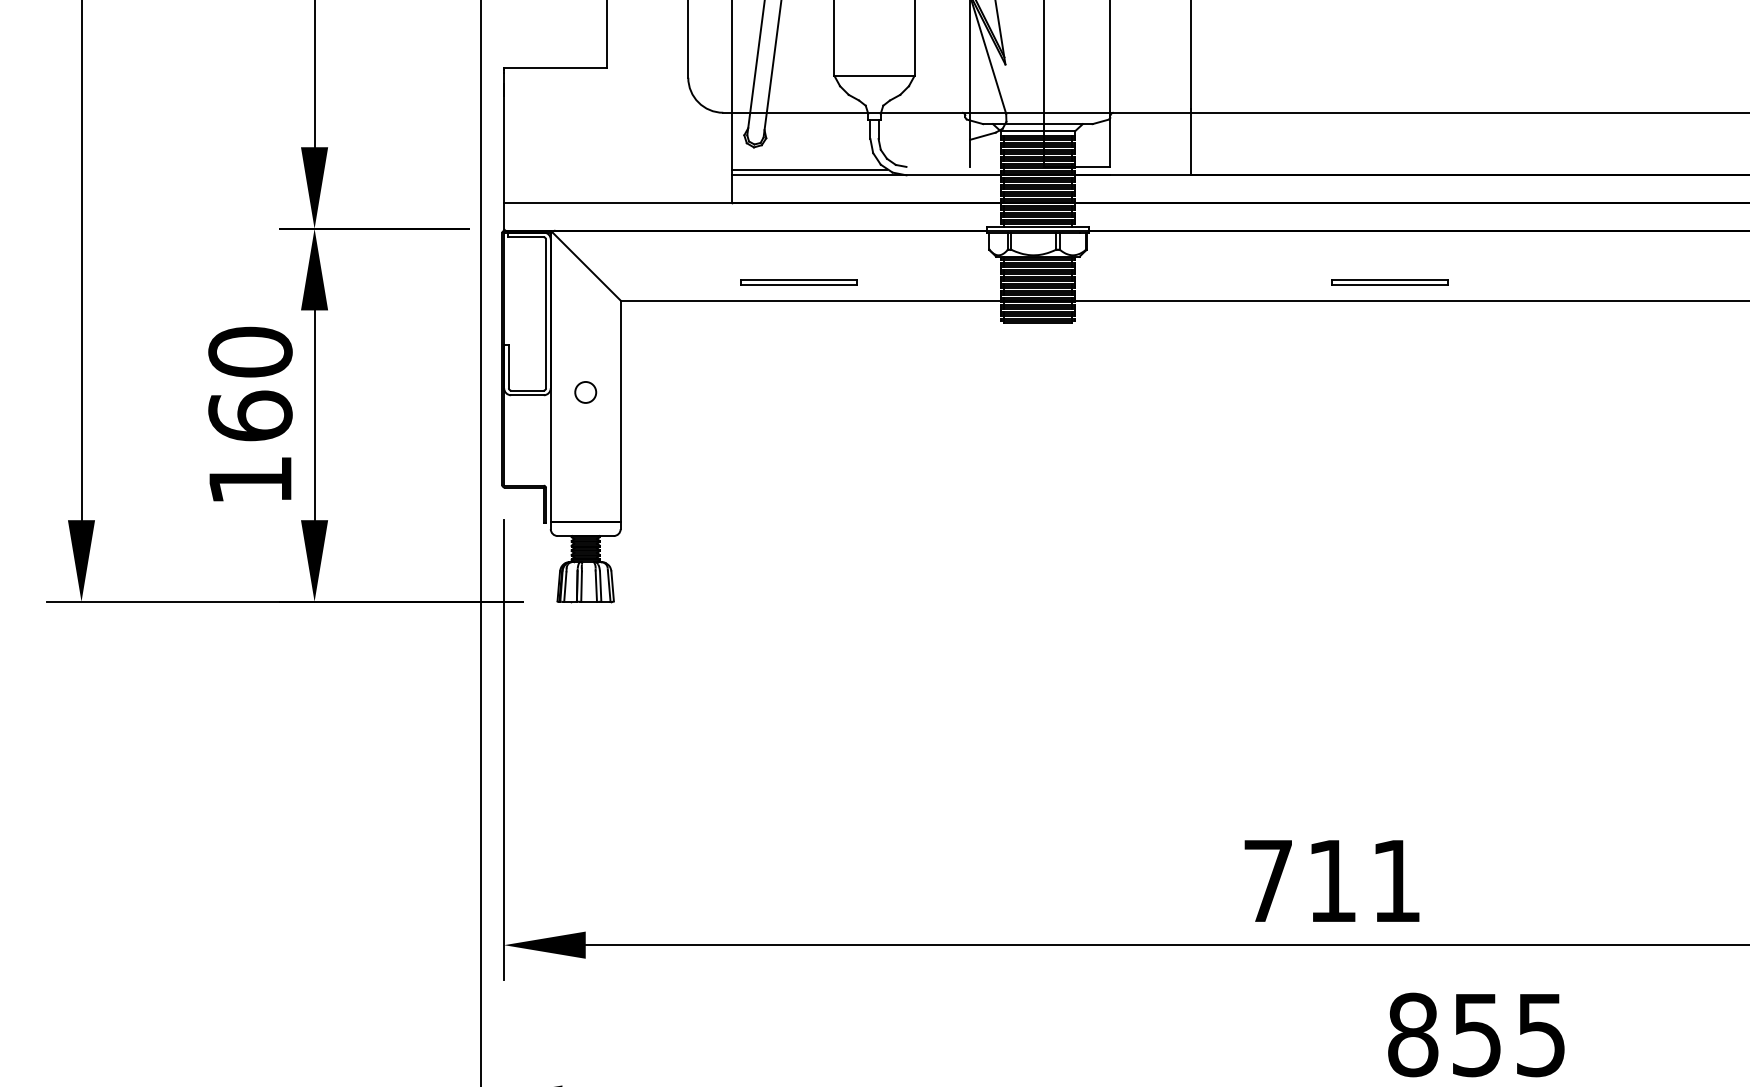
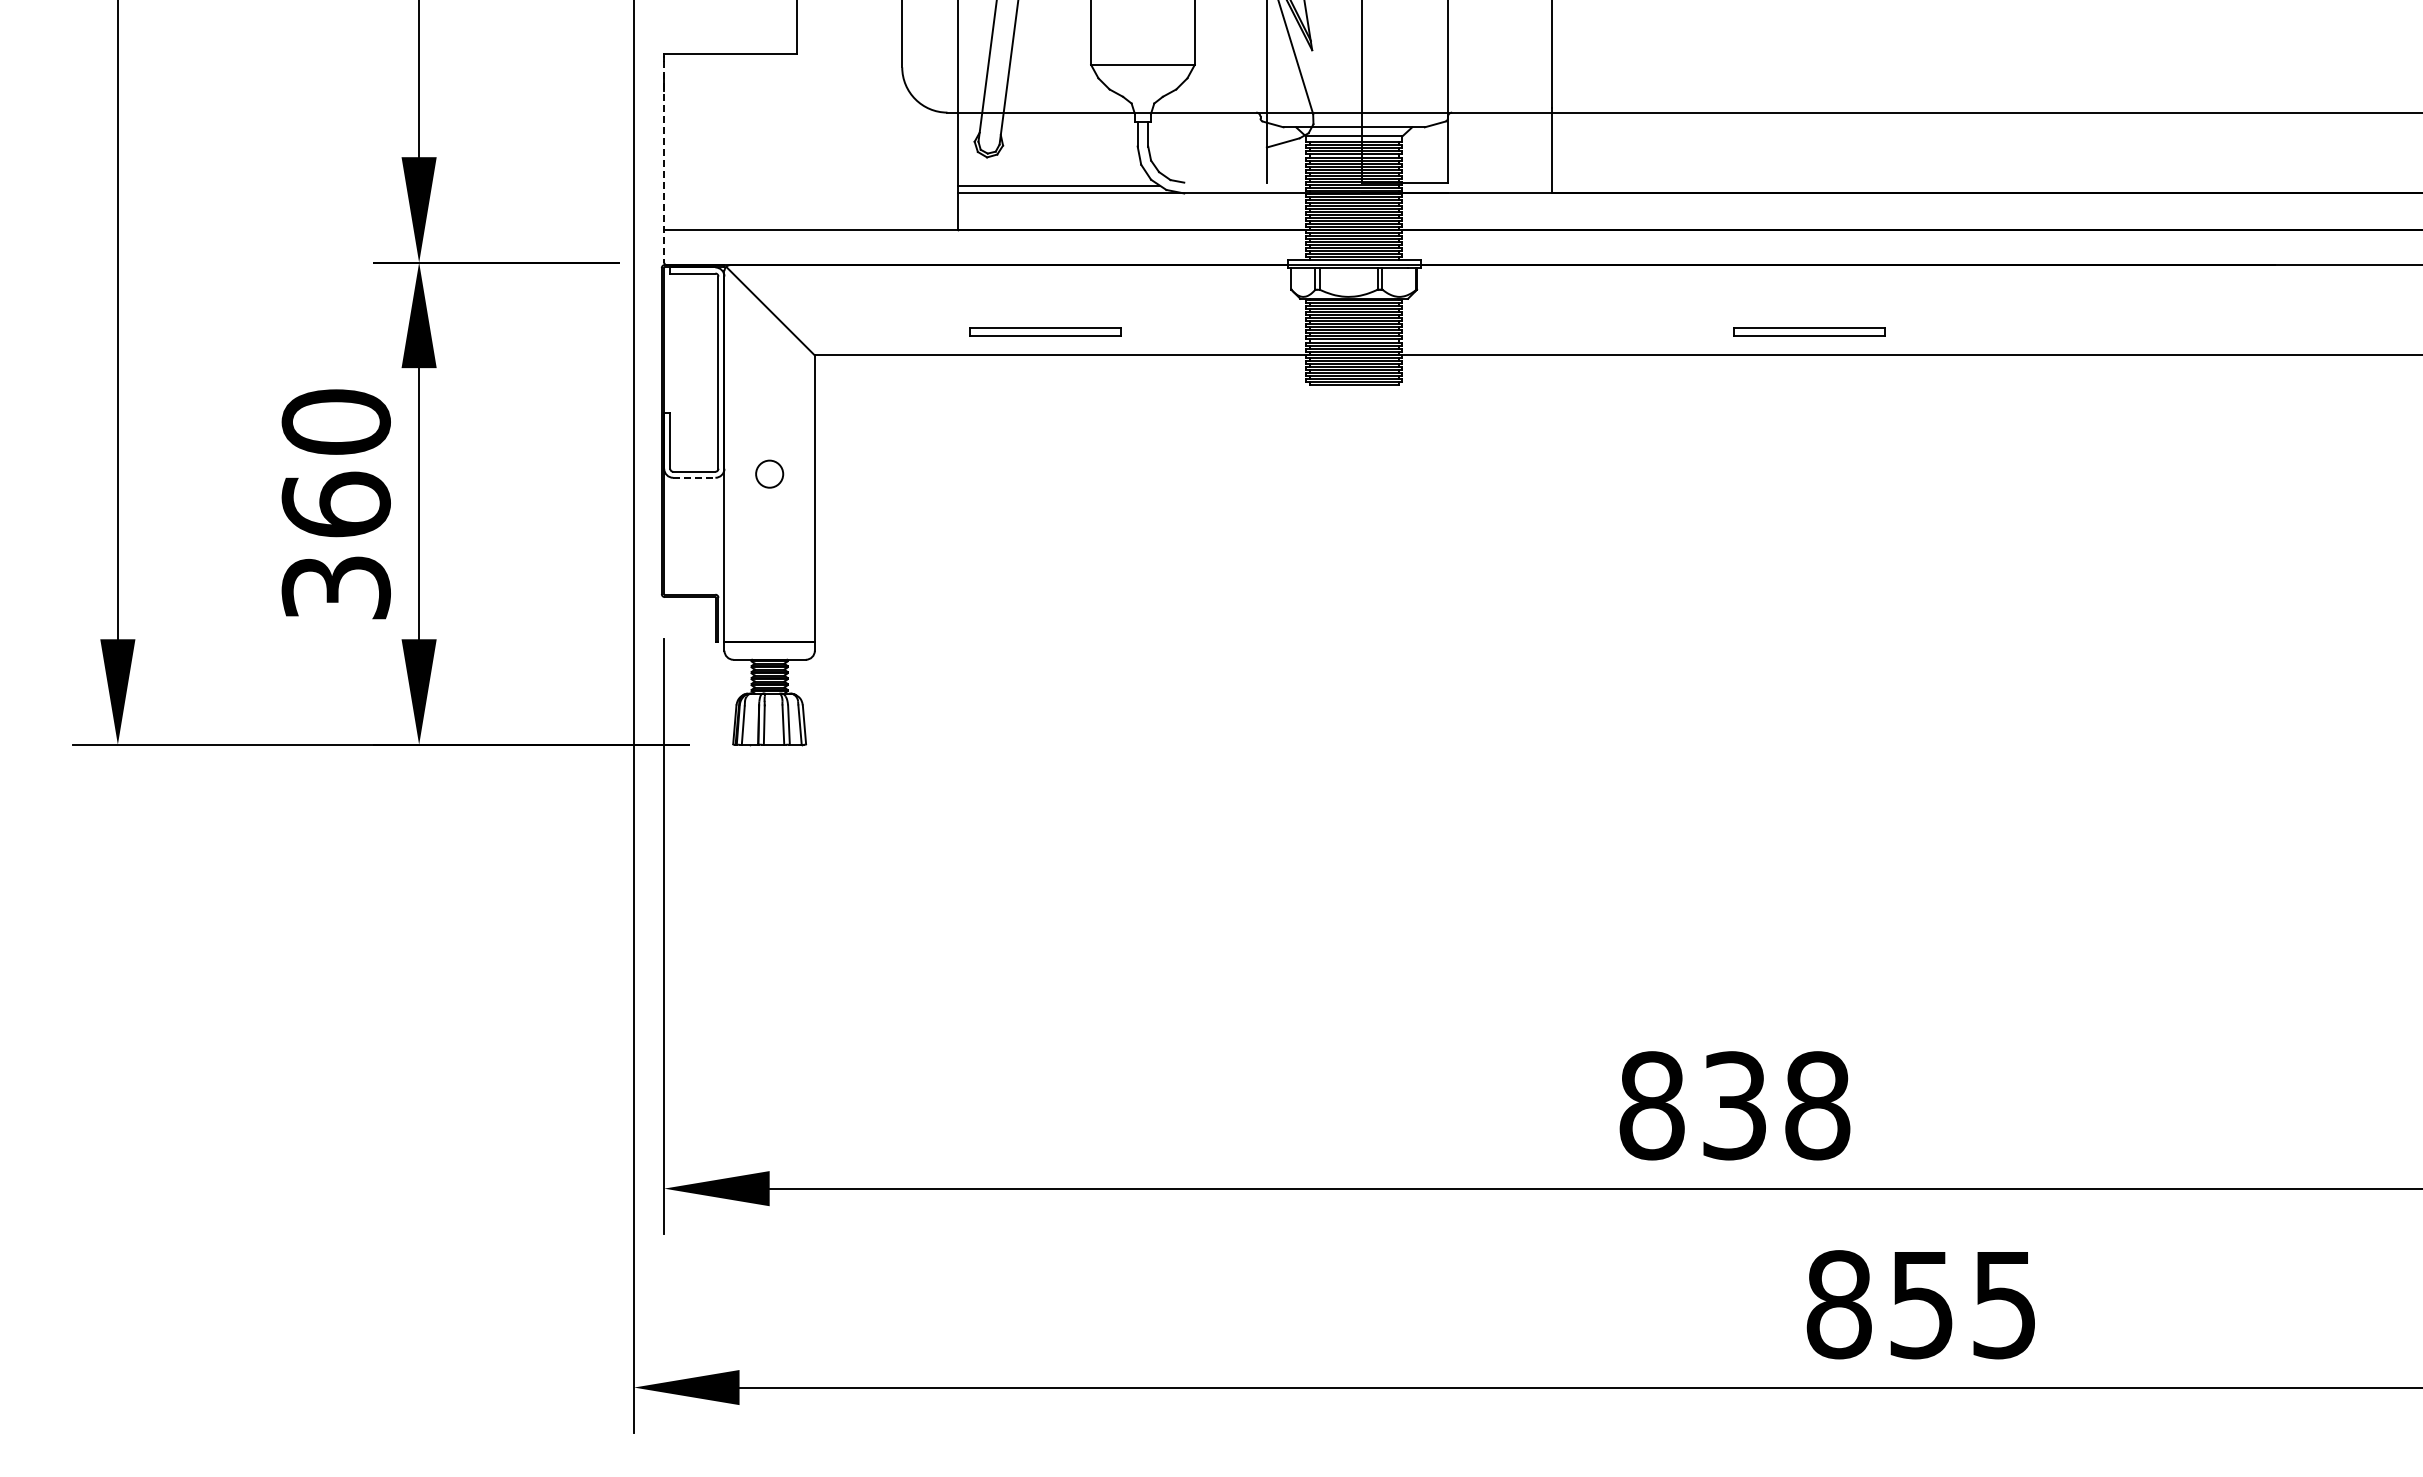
line: (504, 150) -> (664, 161), solid -> dashed
line: (527, 395) -> (694, 477), solid -> dashed
text: (249, 480) -> (335, 587), 160 -> 360
text: (1332, 880) -> (1734, 1105), 711 -> 838

